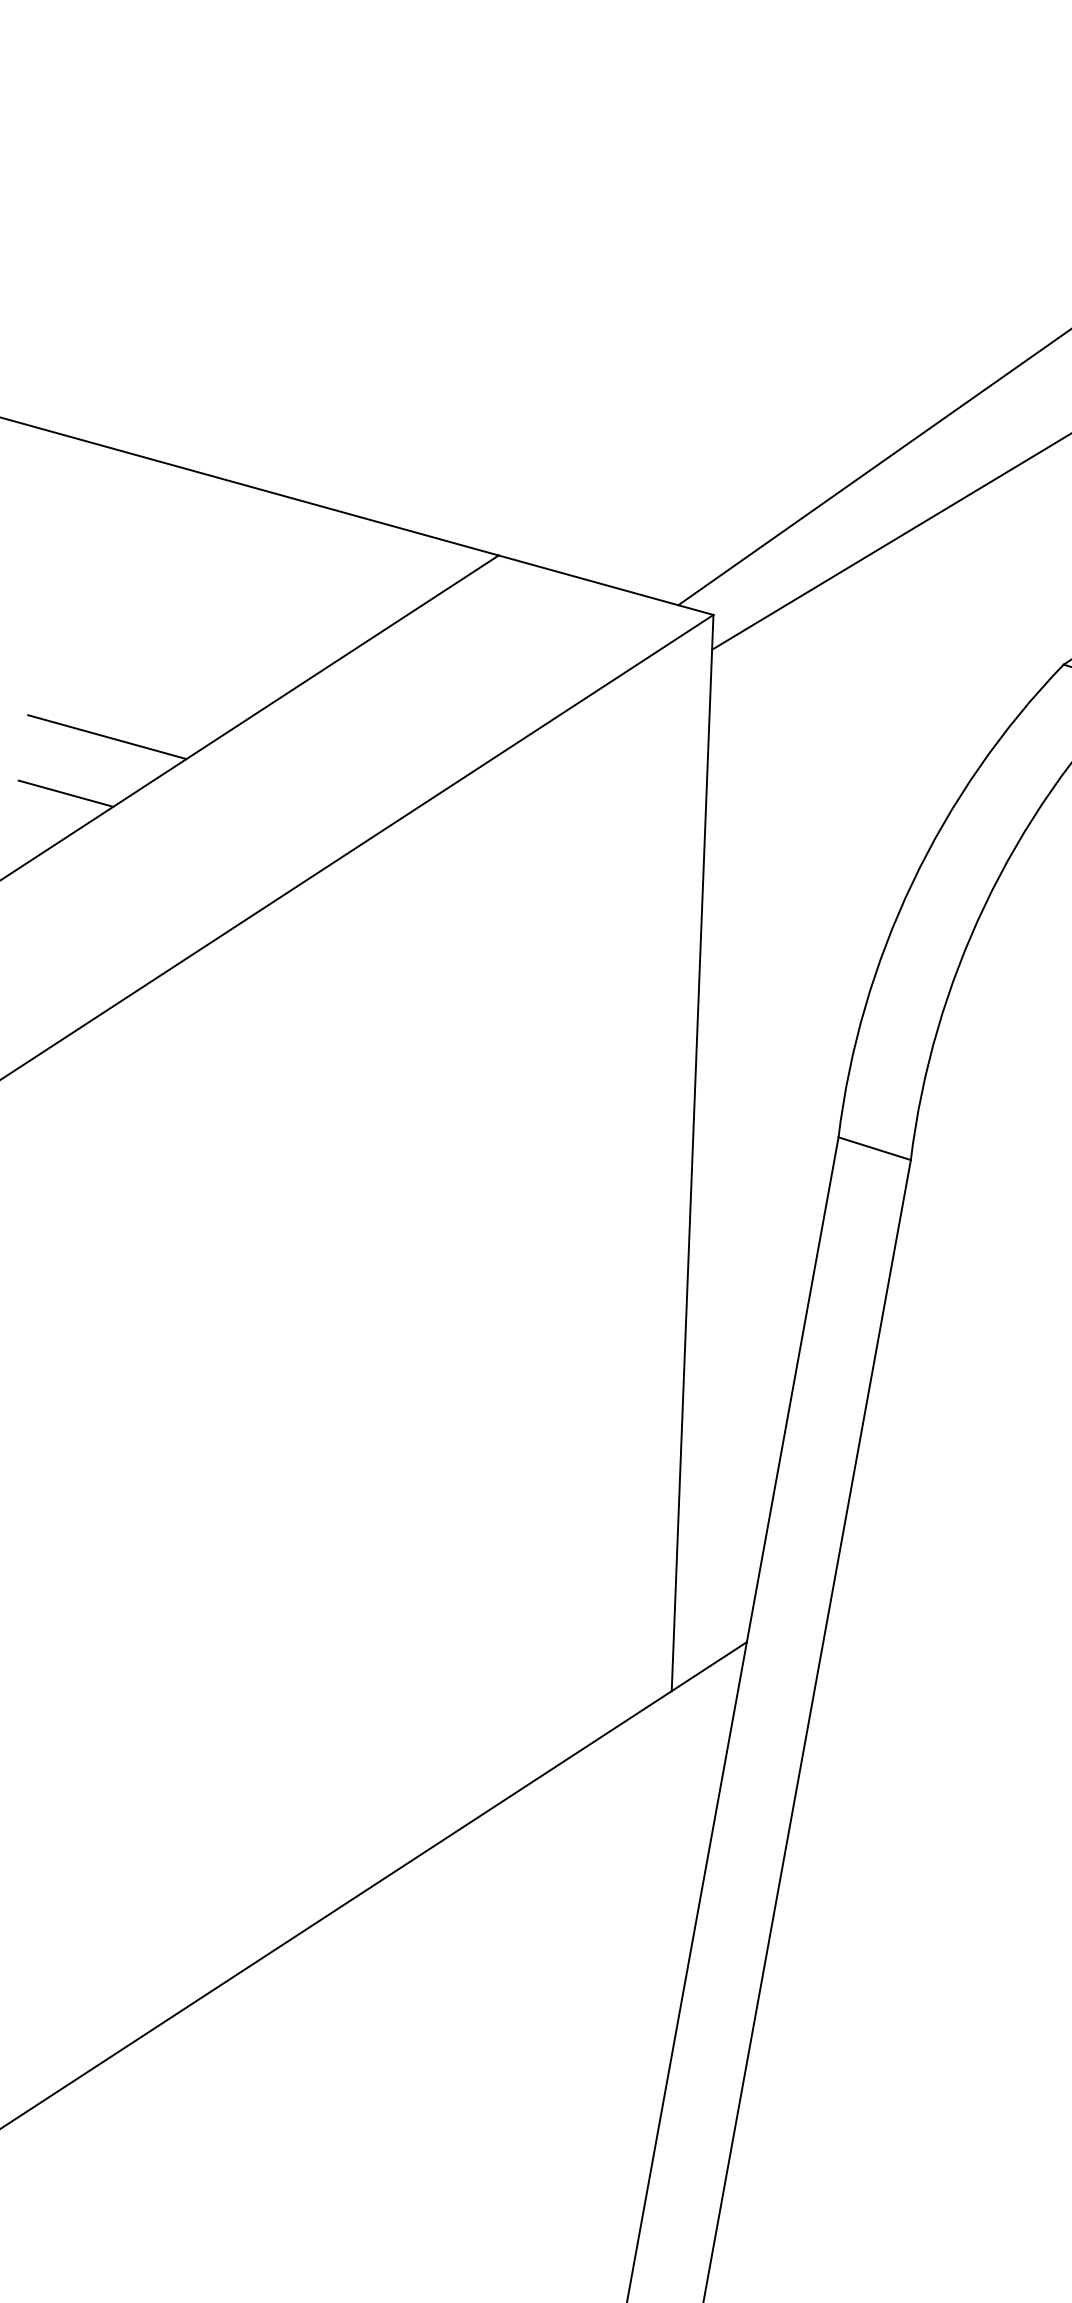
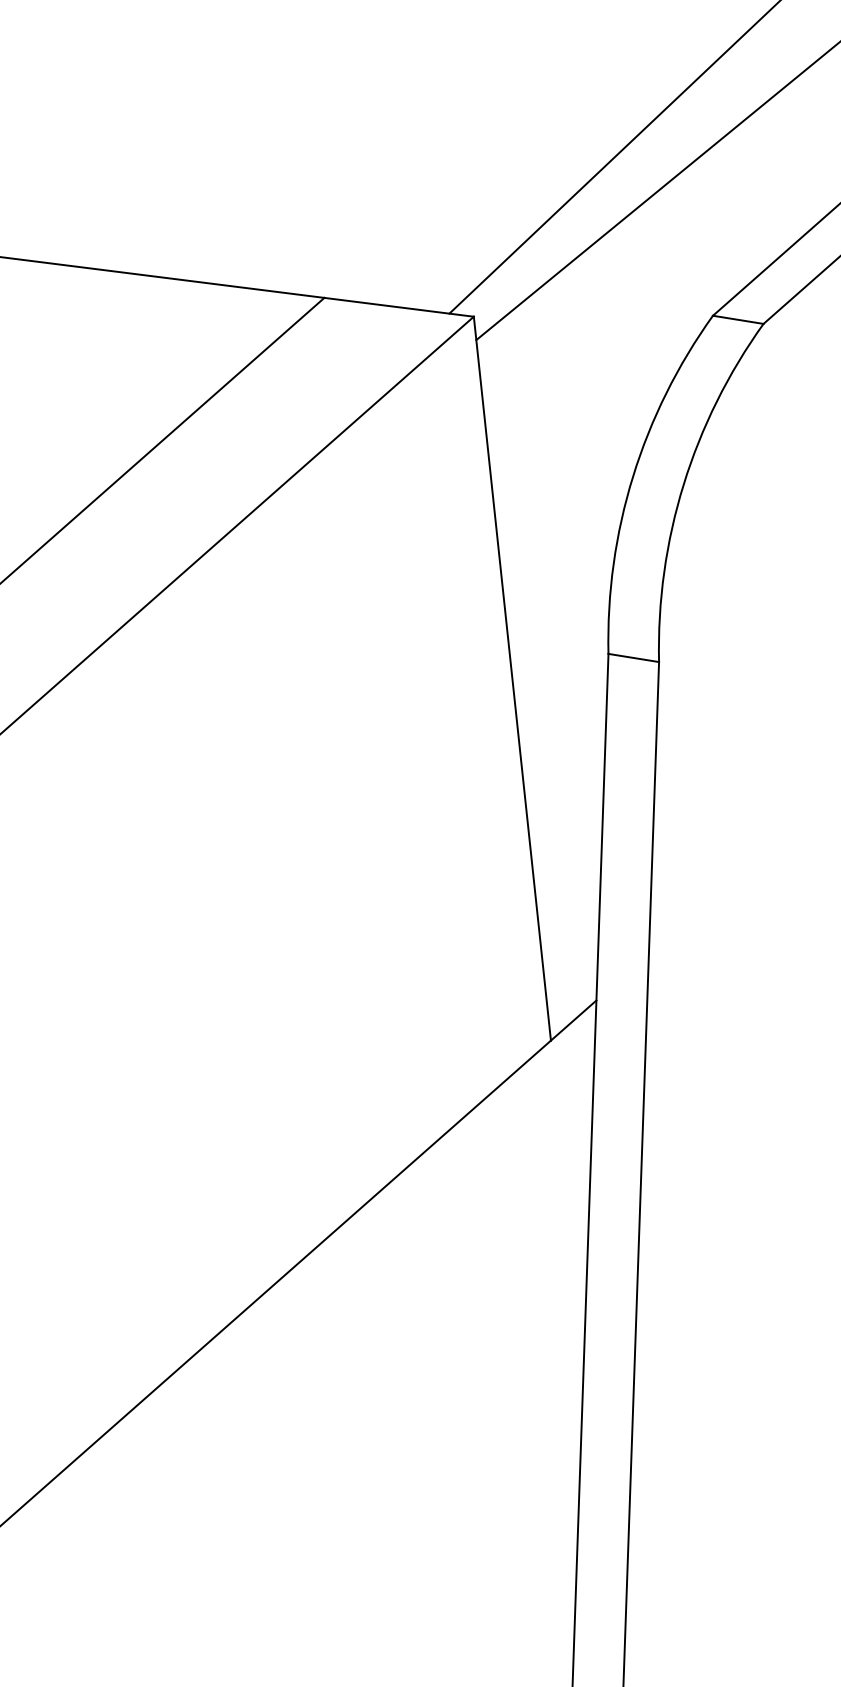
line: (107, 737) -> (80, 457), removed
line: (66, 793) -> (58, 499), removed

